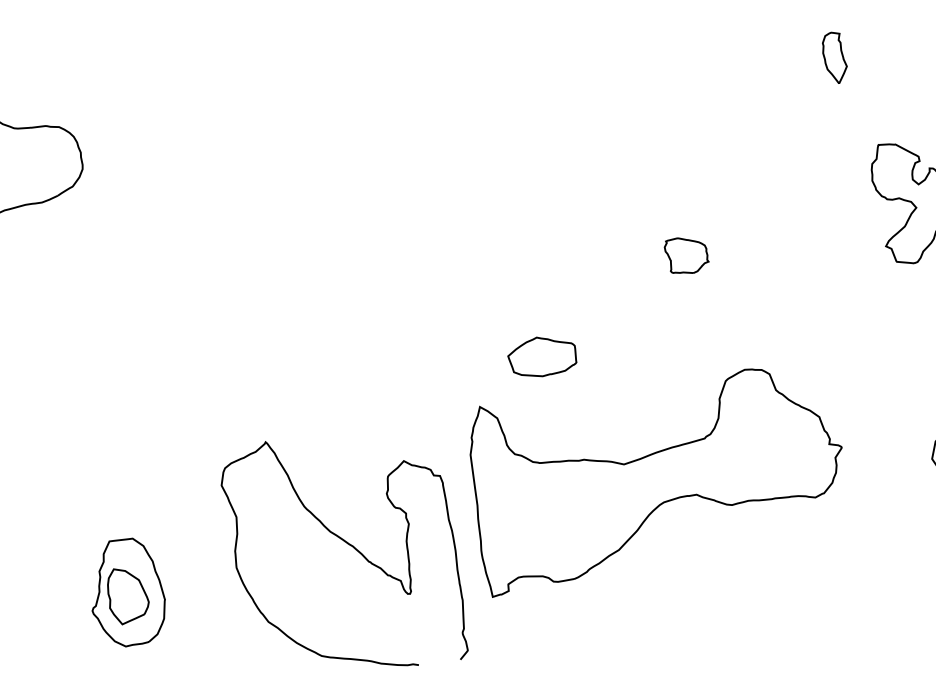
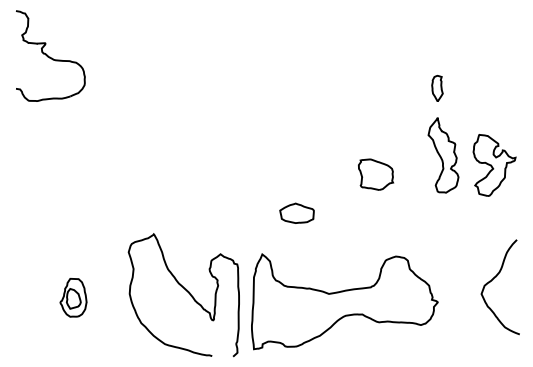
part: (834, 57) -> (437, 88), moved
part: (814, 196) -> (443, 155), added
part: (687, 255) -> (376, 174), size x1.67
part: (656, 474) -> (344, 301), moved
part: (126, 592) -> (73, 297), size x0.71

